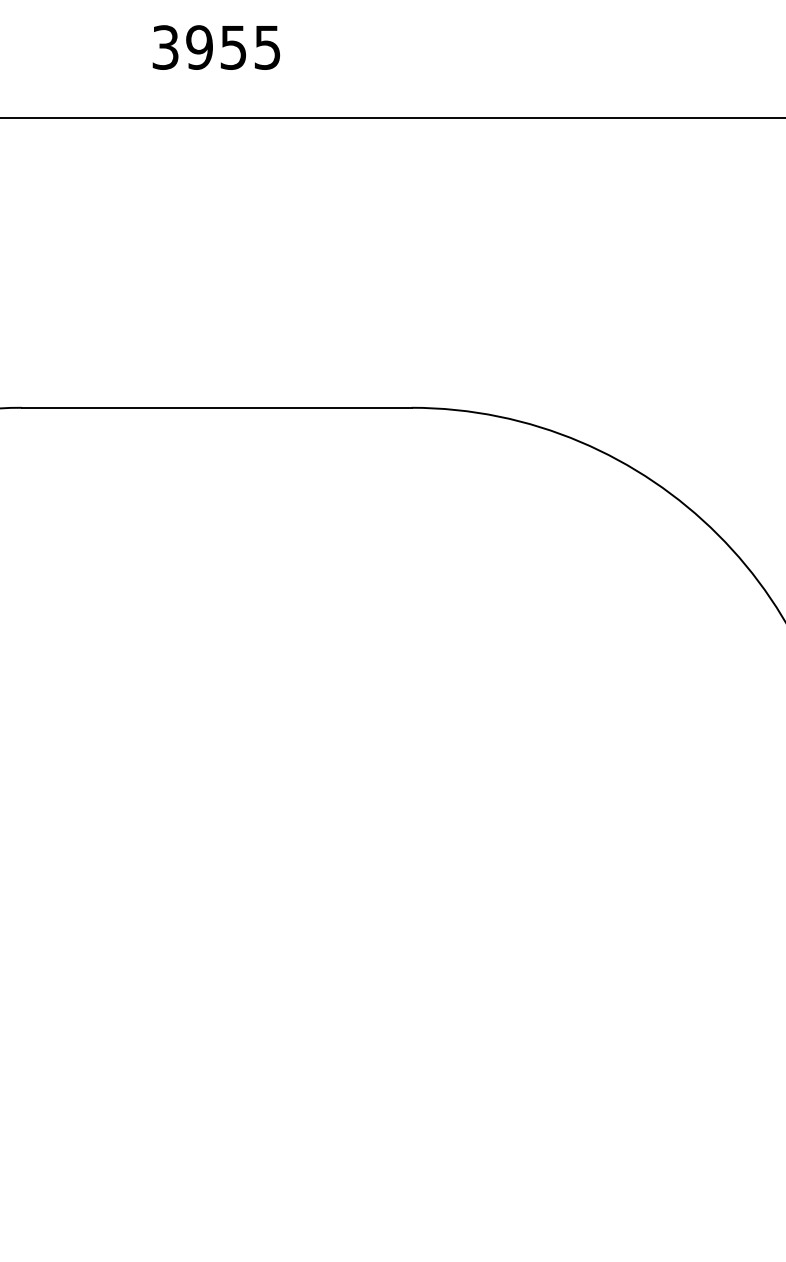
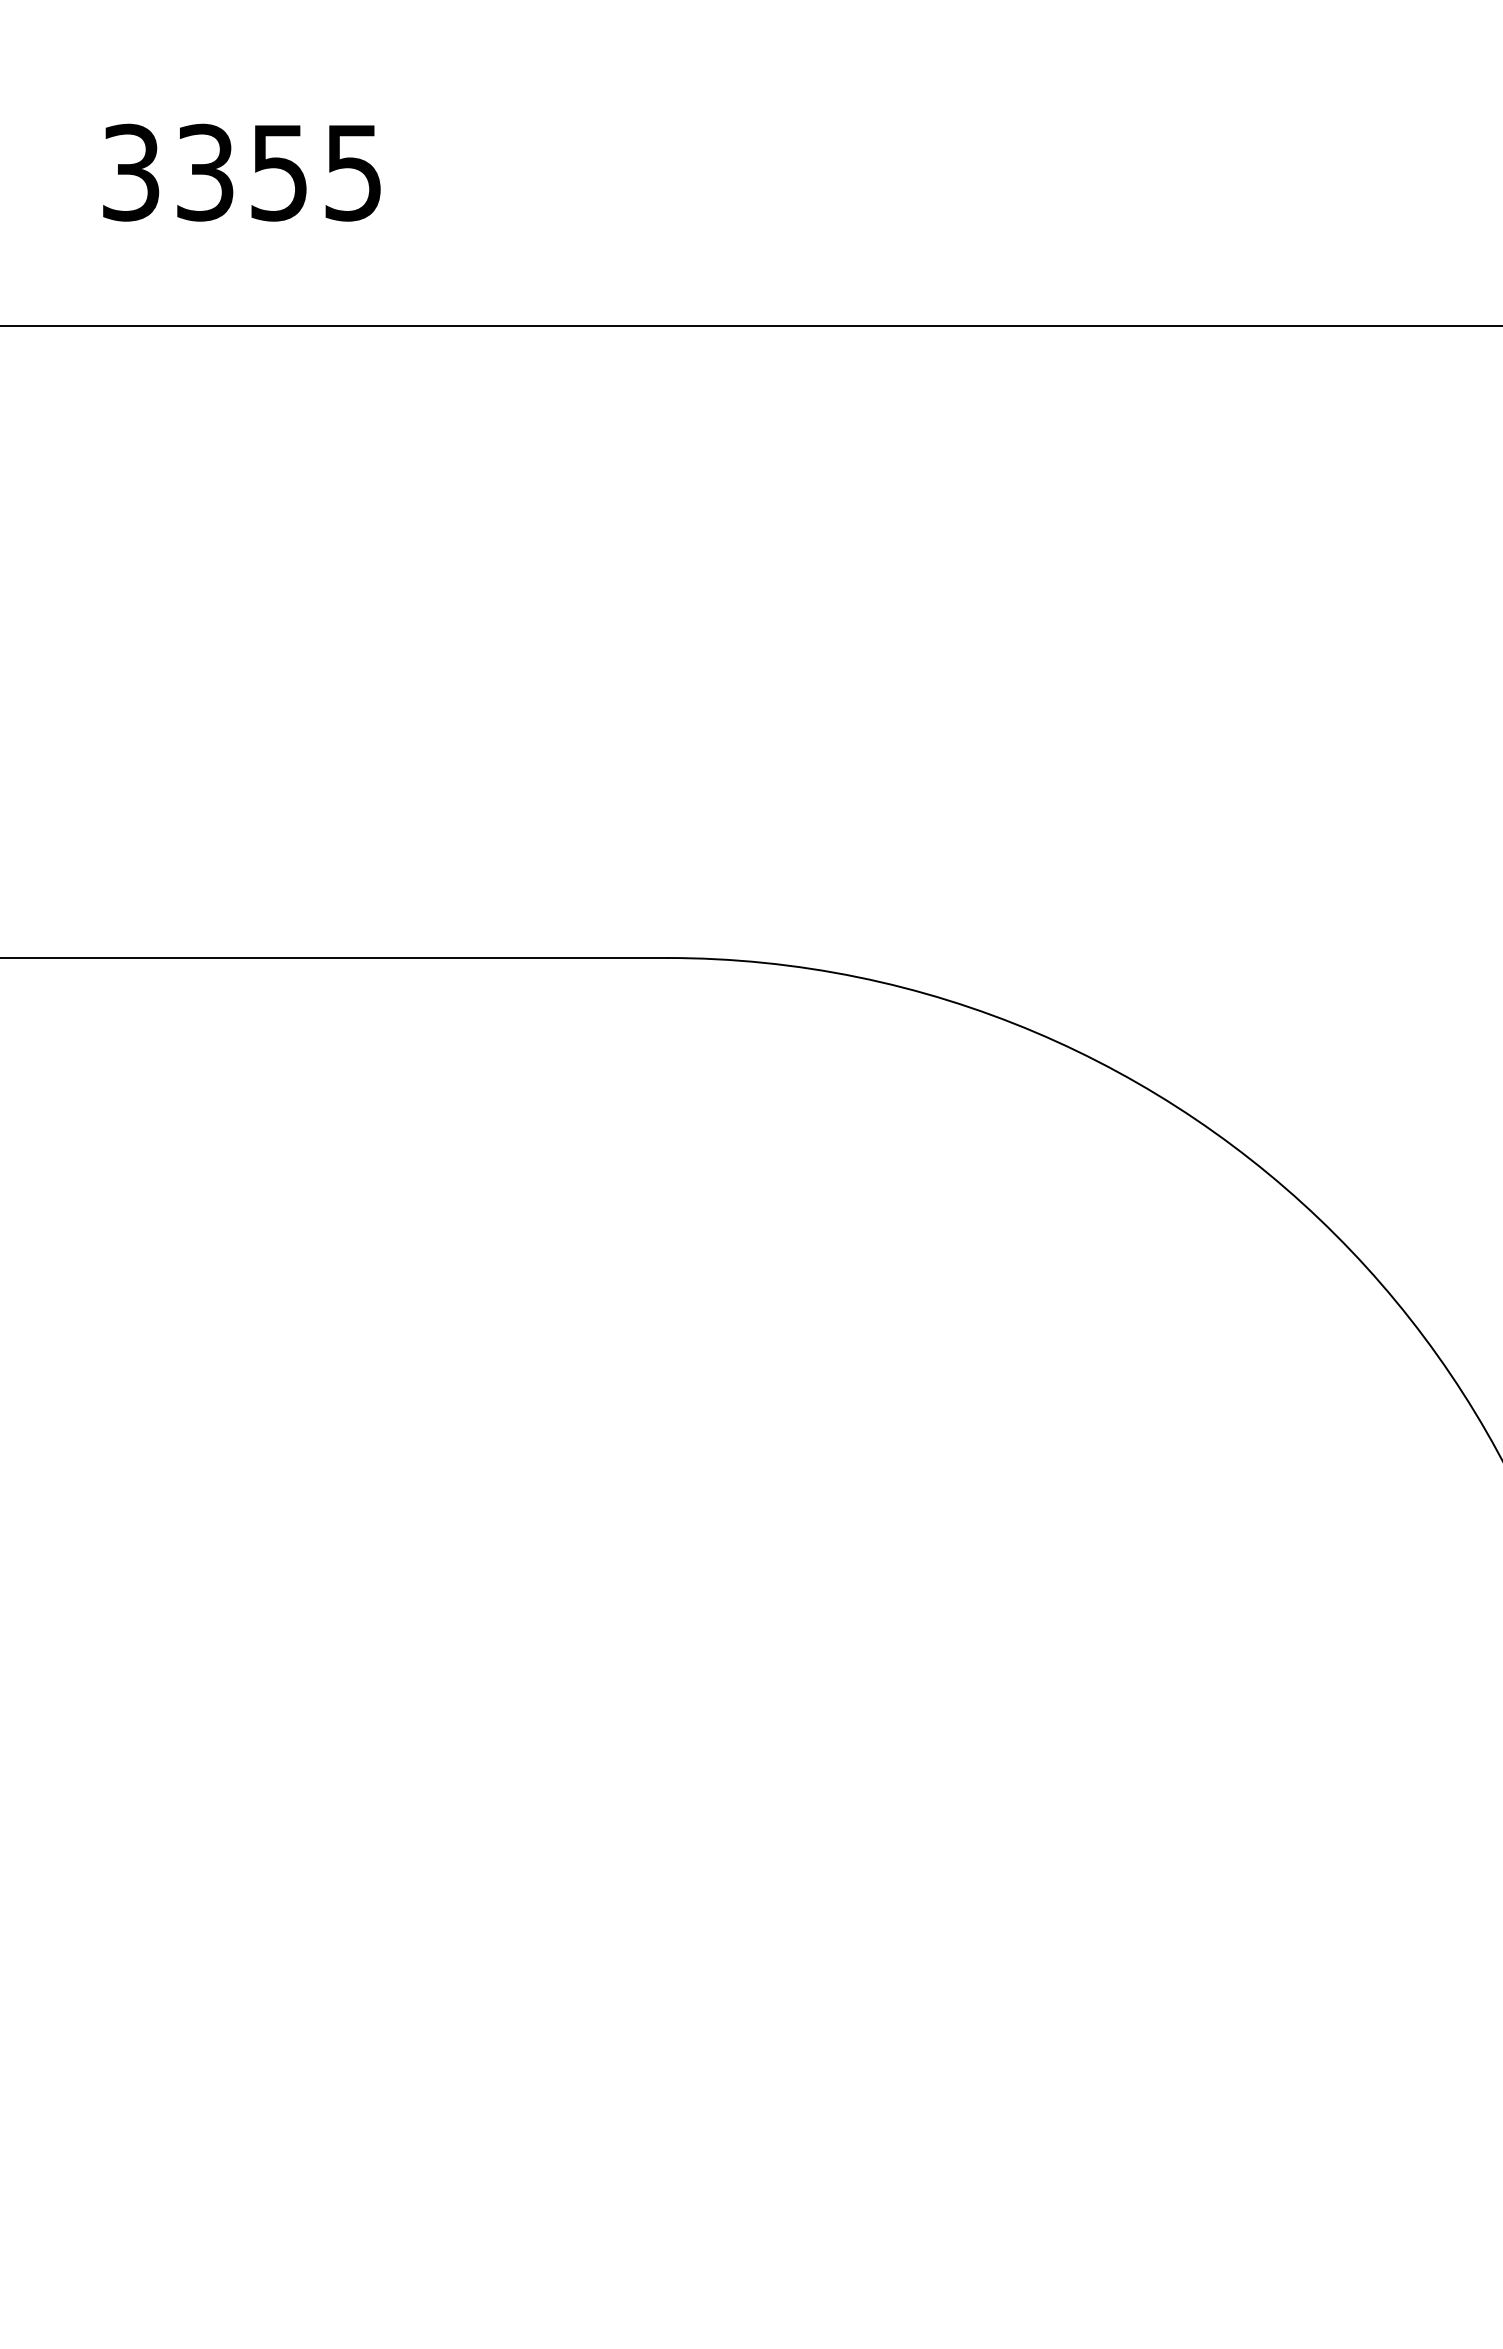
text: (199, 47) -> (204, 172), 3955 -> 3355

